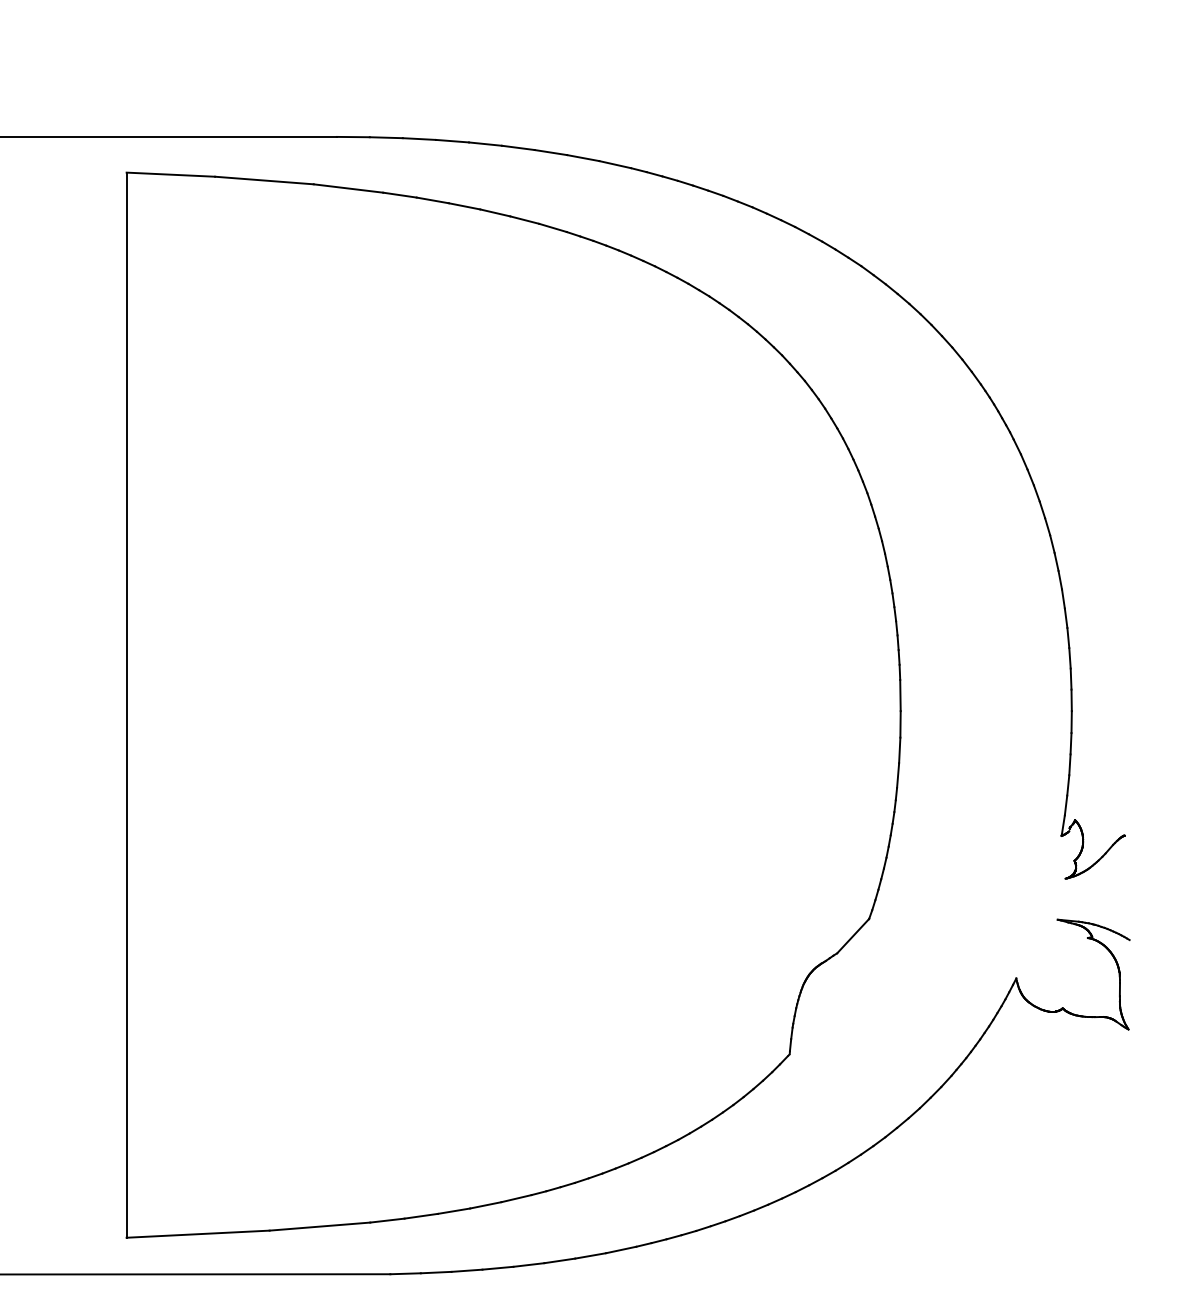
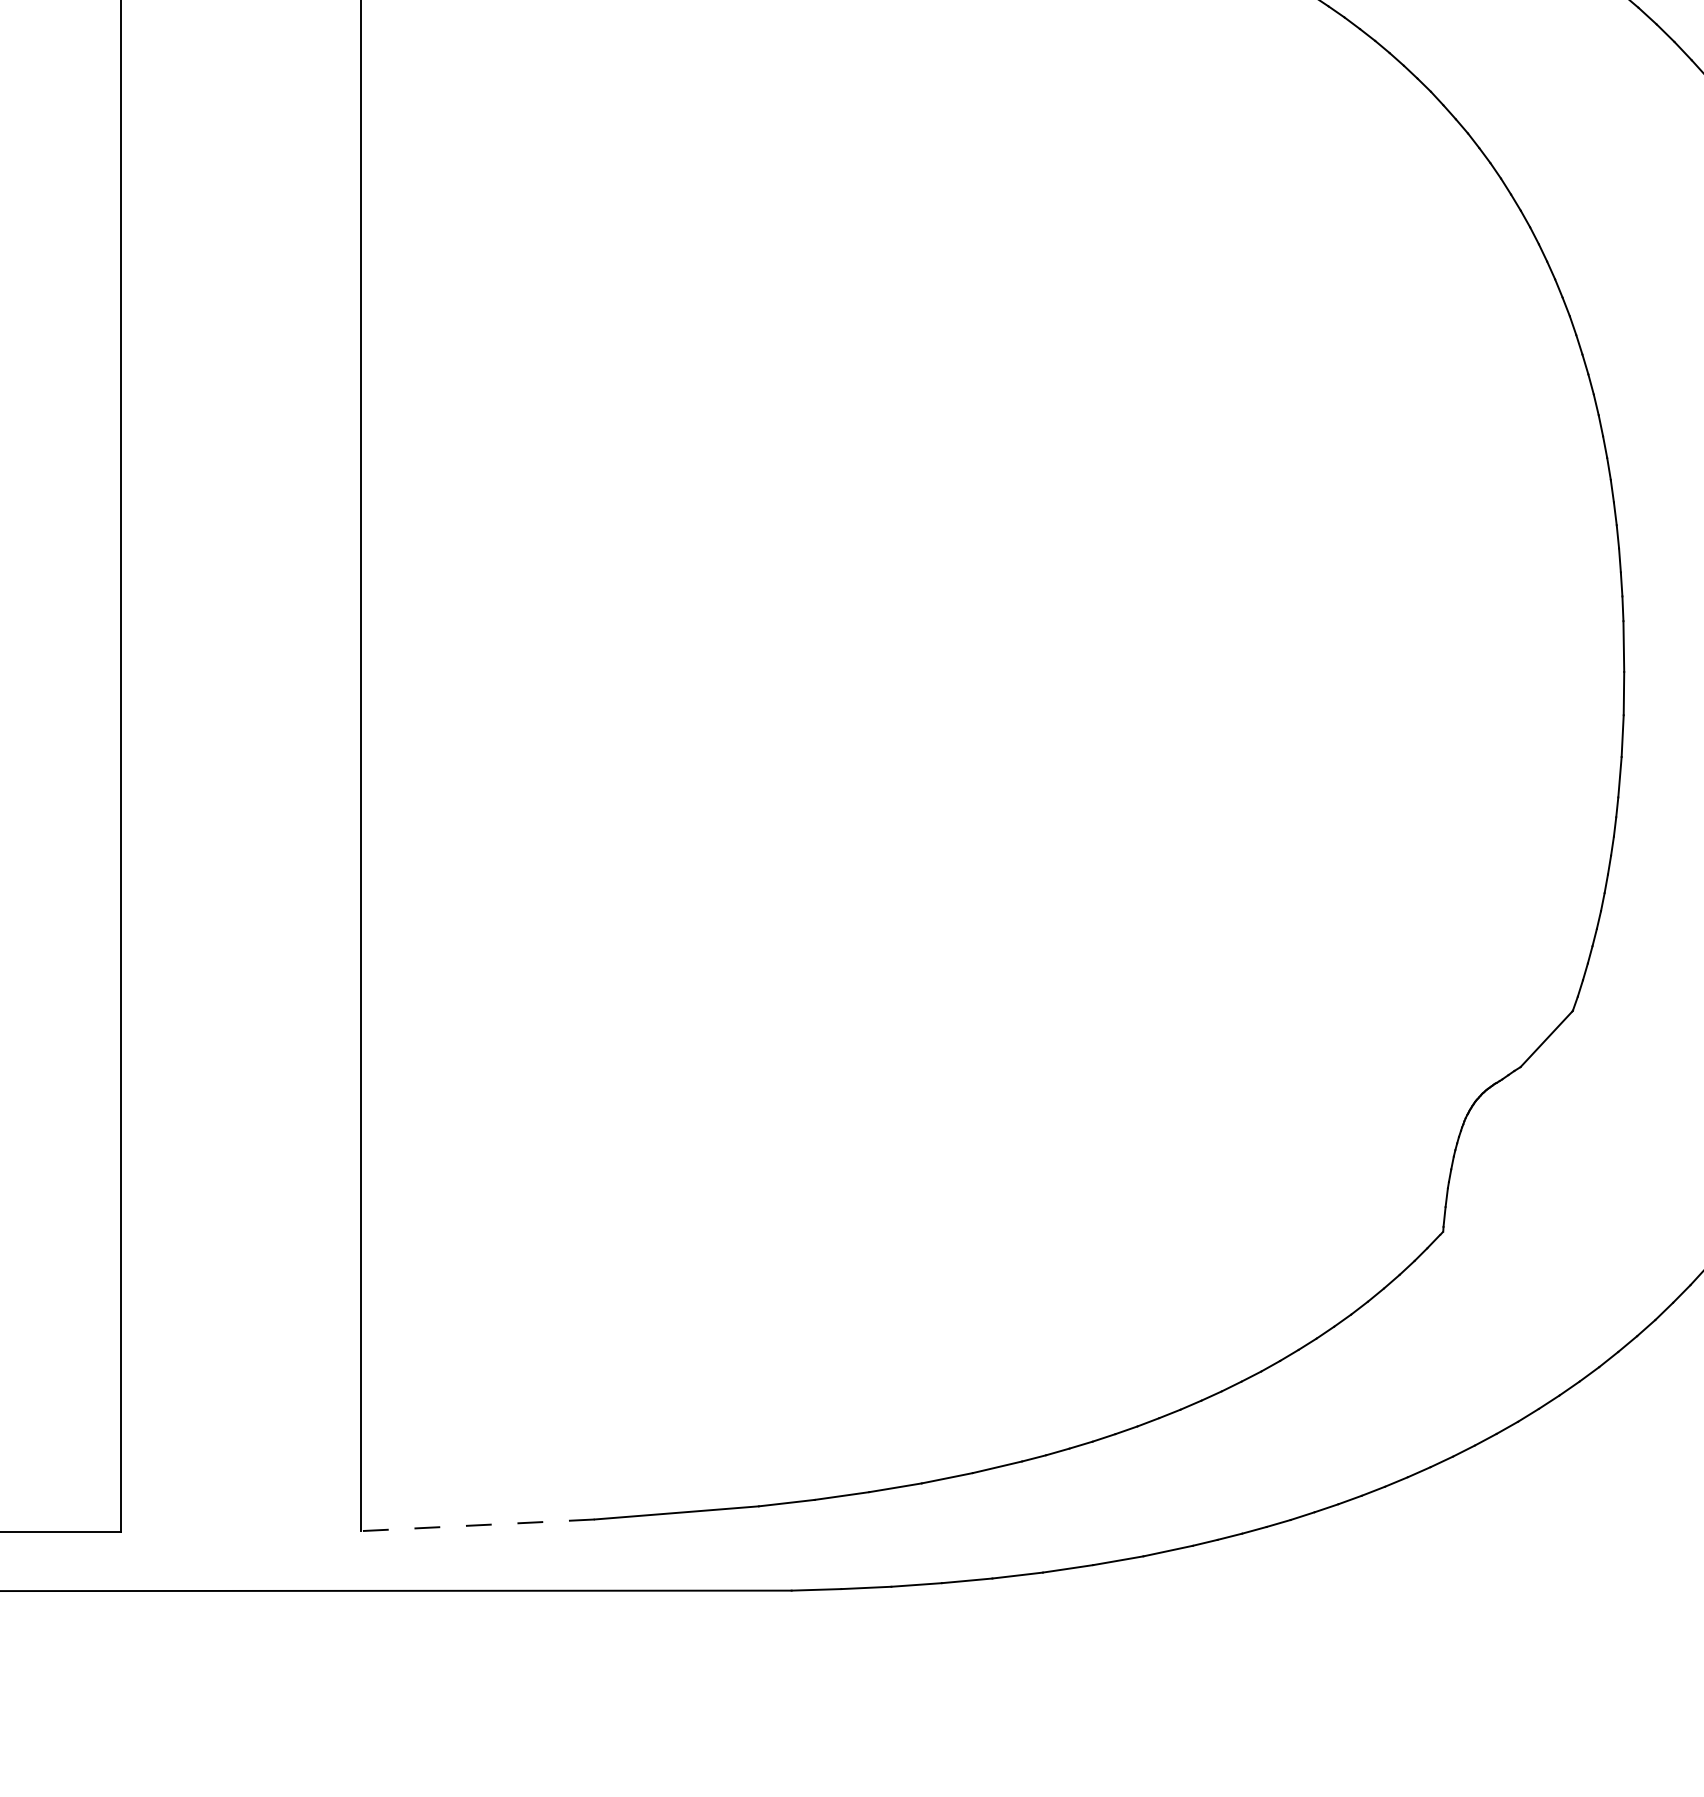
line: (198, 1234) -> (478, 1525), solid -> dashed

